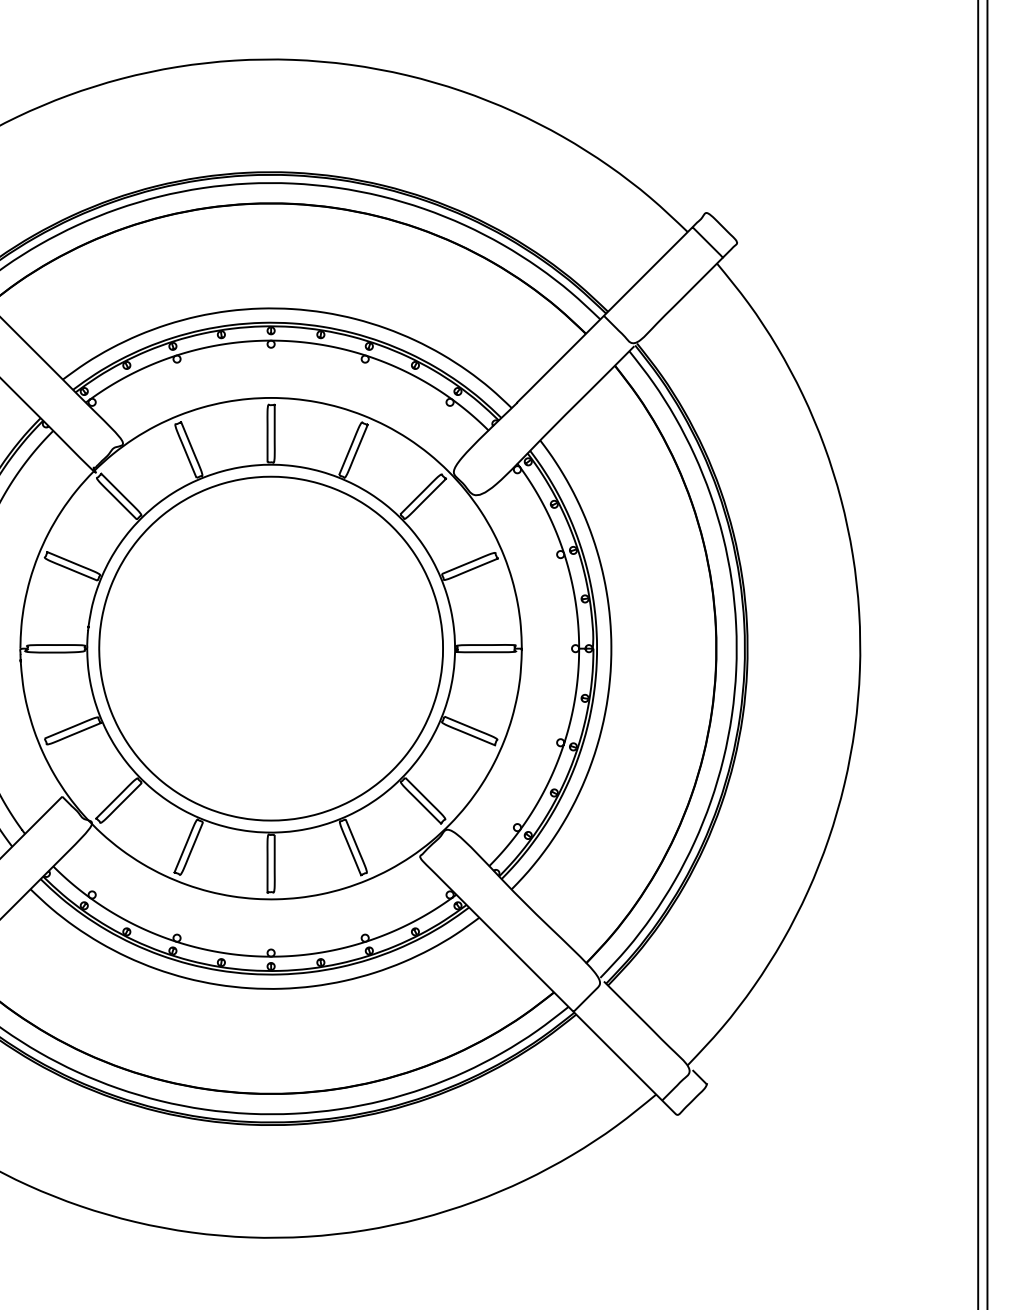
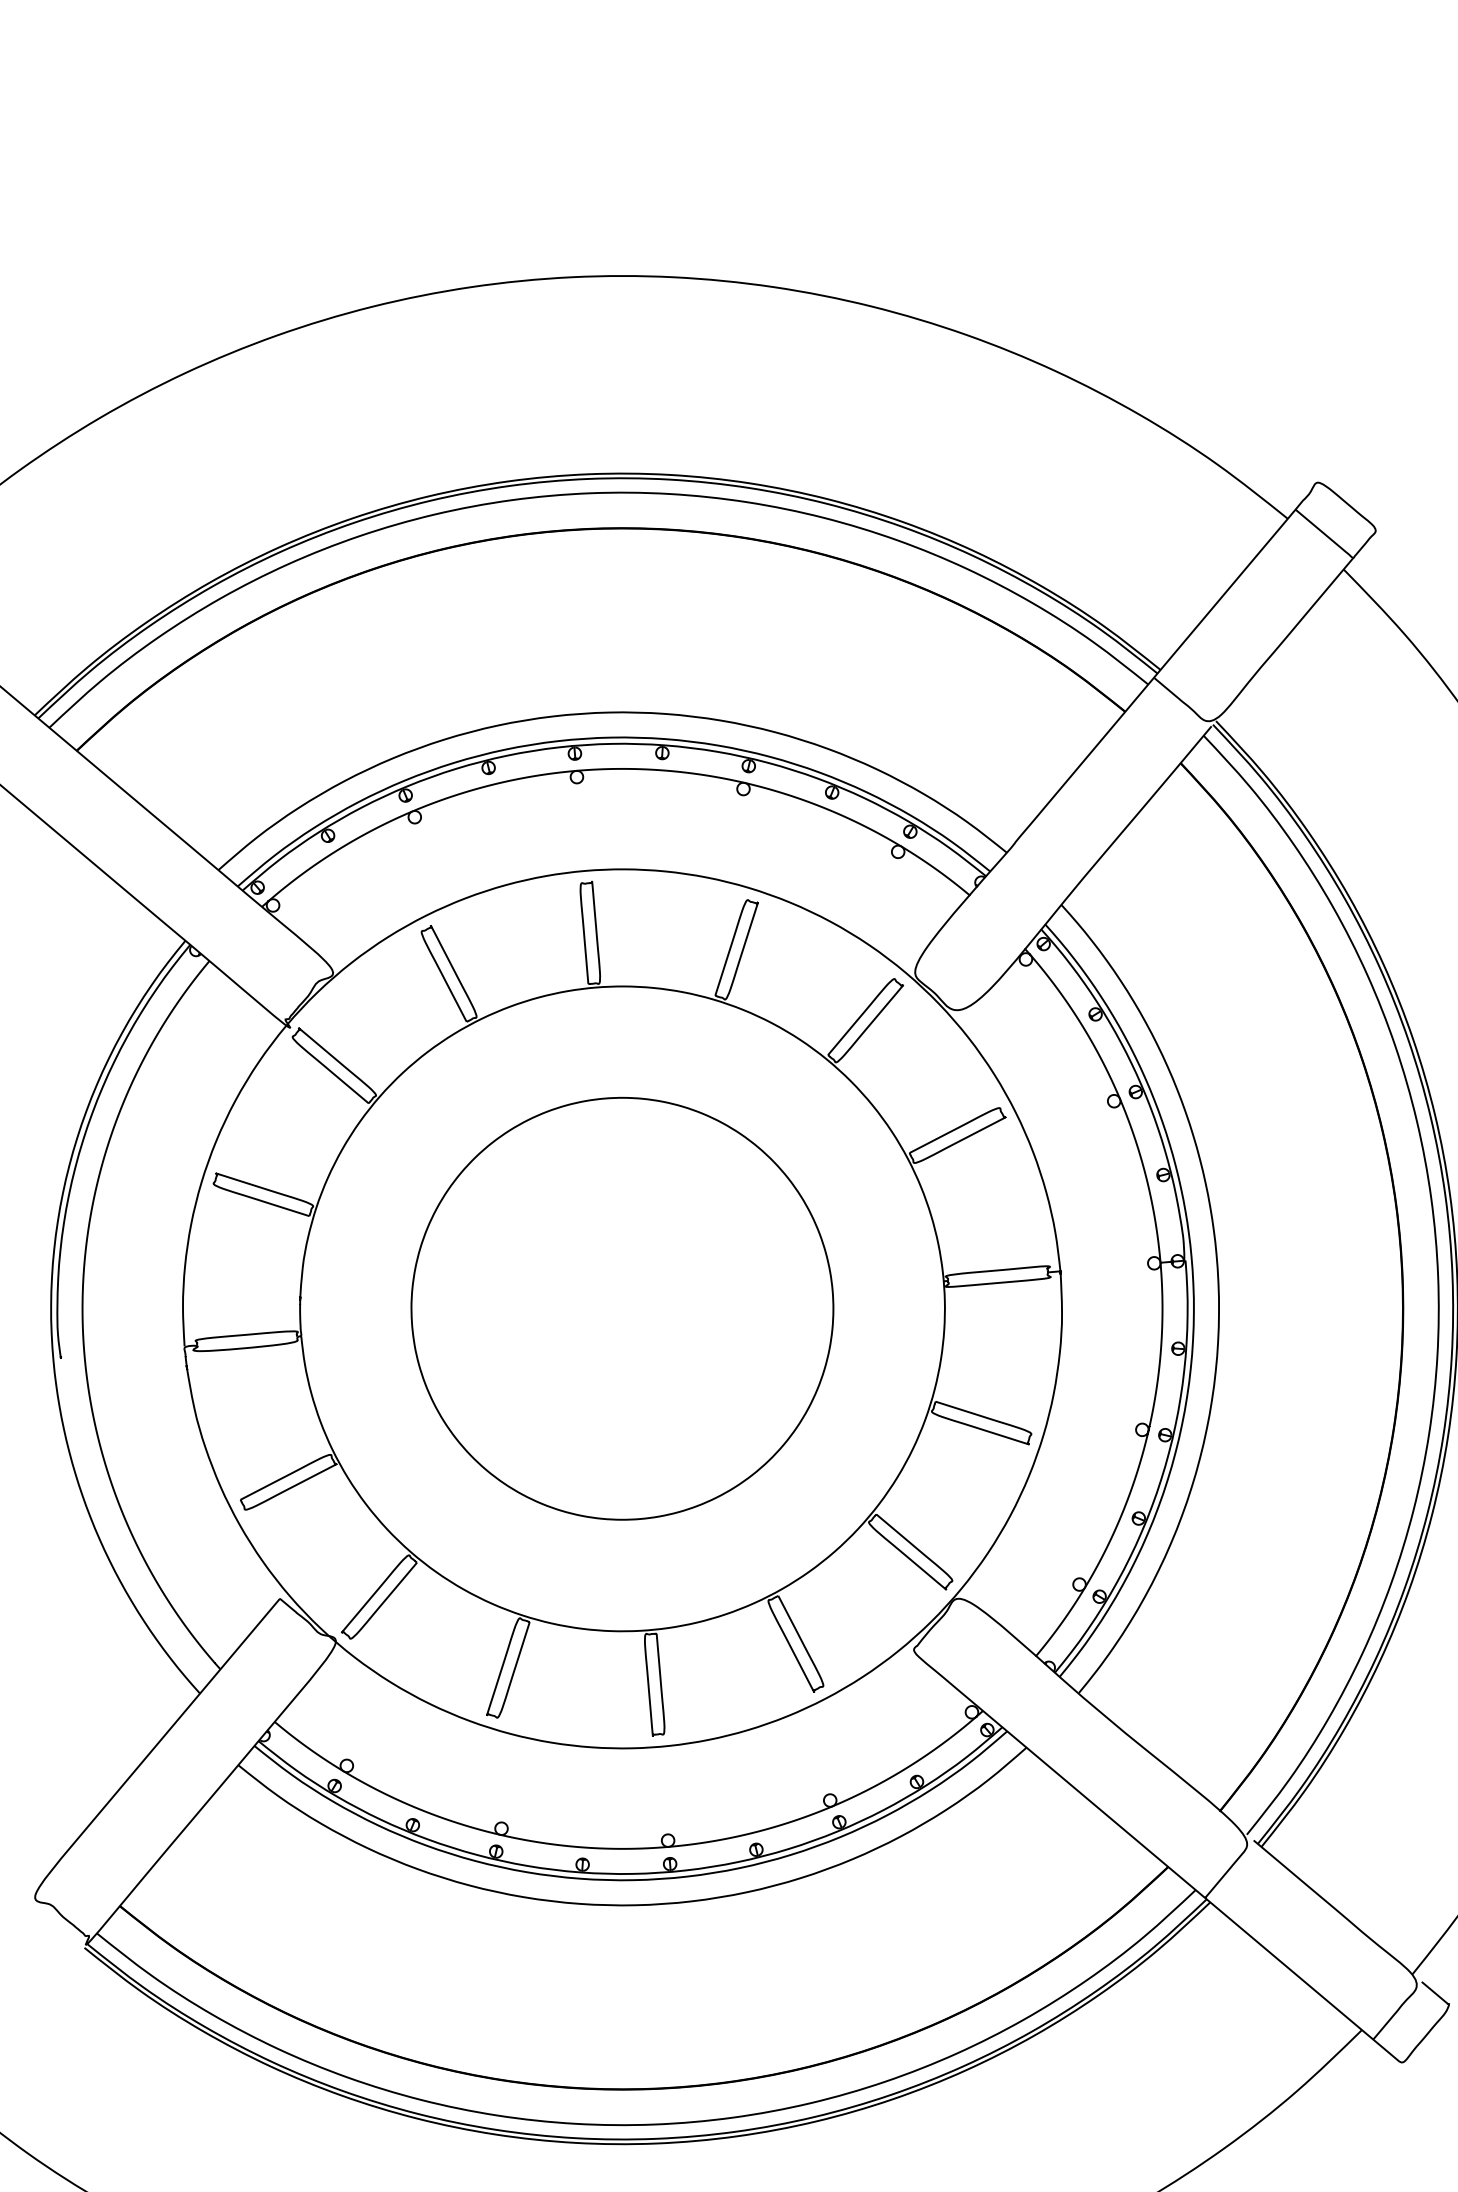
part: (270, 648) -> (621, 1308), size x0.7

